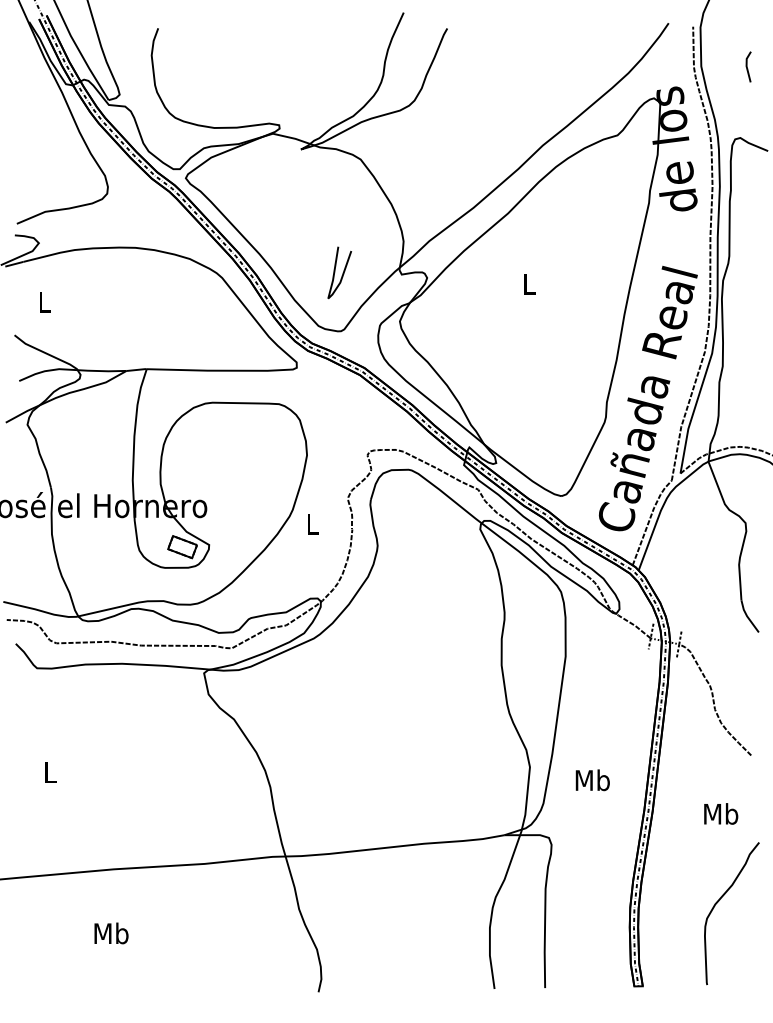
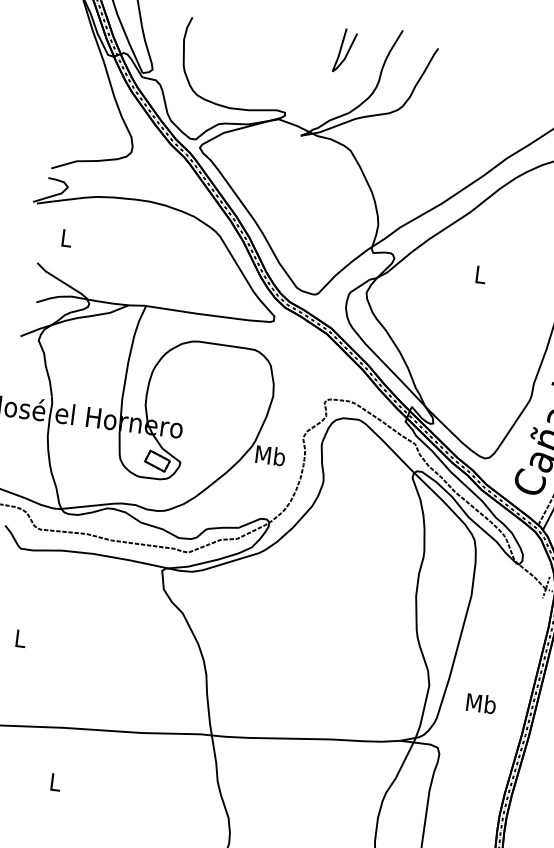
curve: (342, 272) -> (347, 50), moved
text: (312, 524) -> (270, 455), L -> Mb
text: (111, 933) -> (55, 782), Mb -> L

